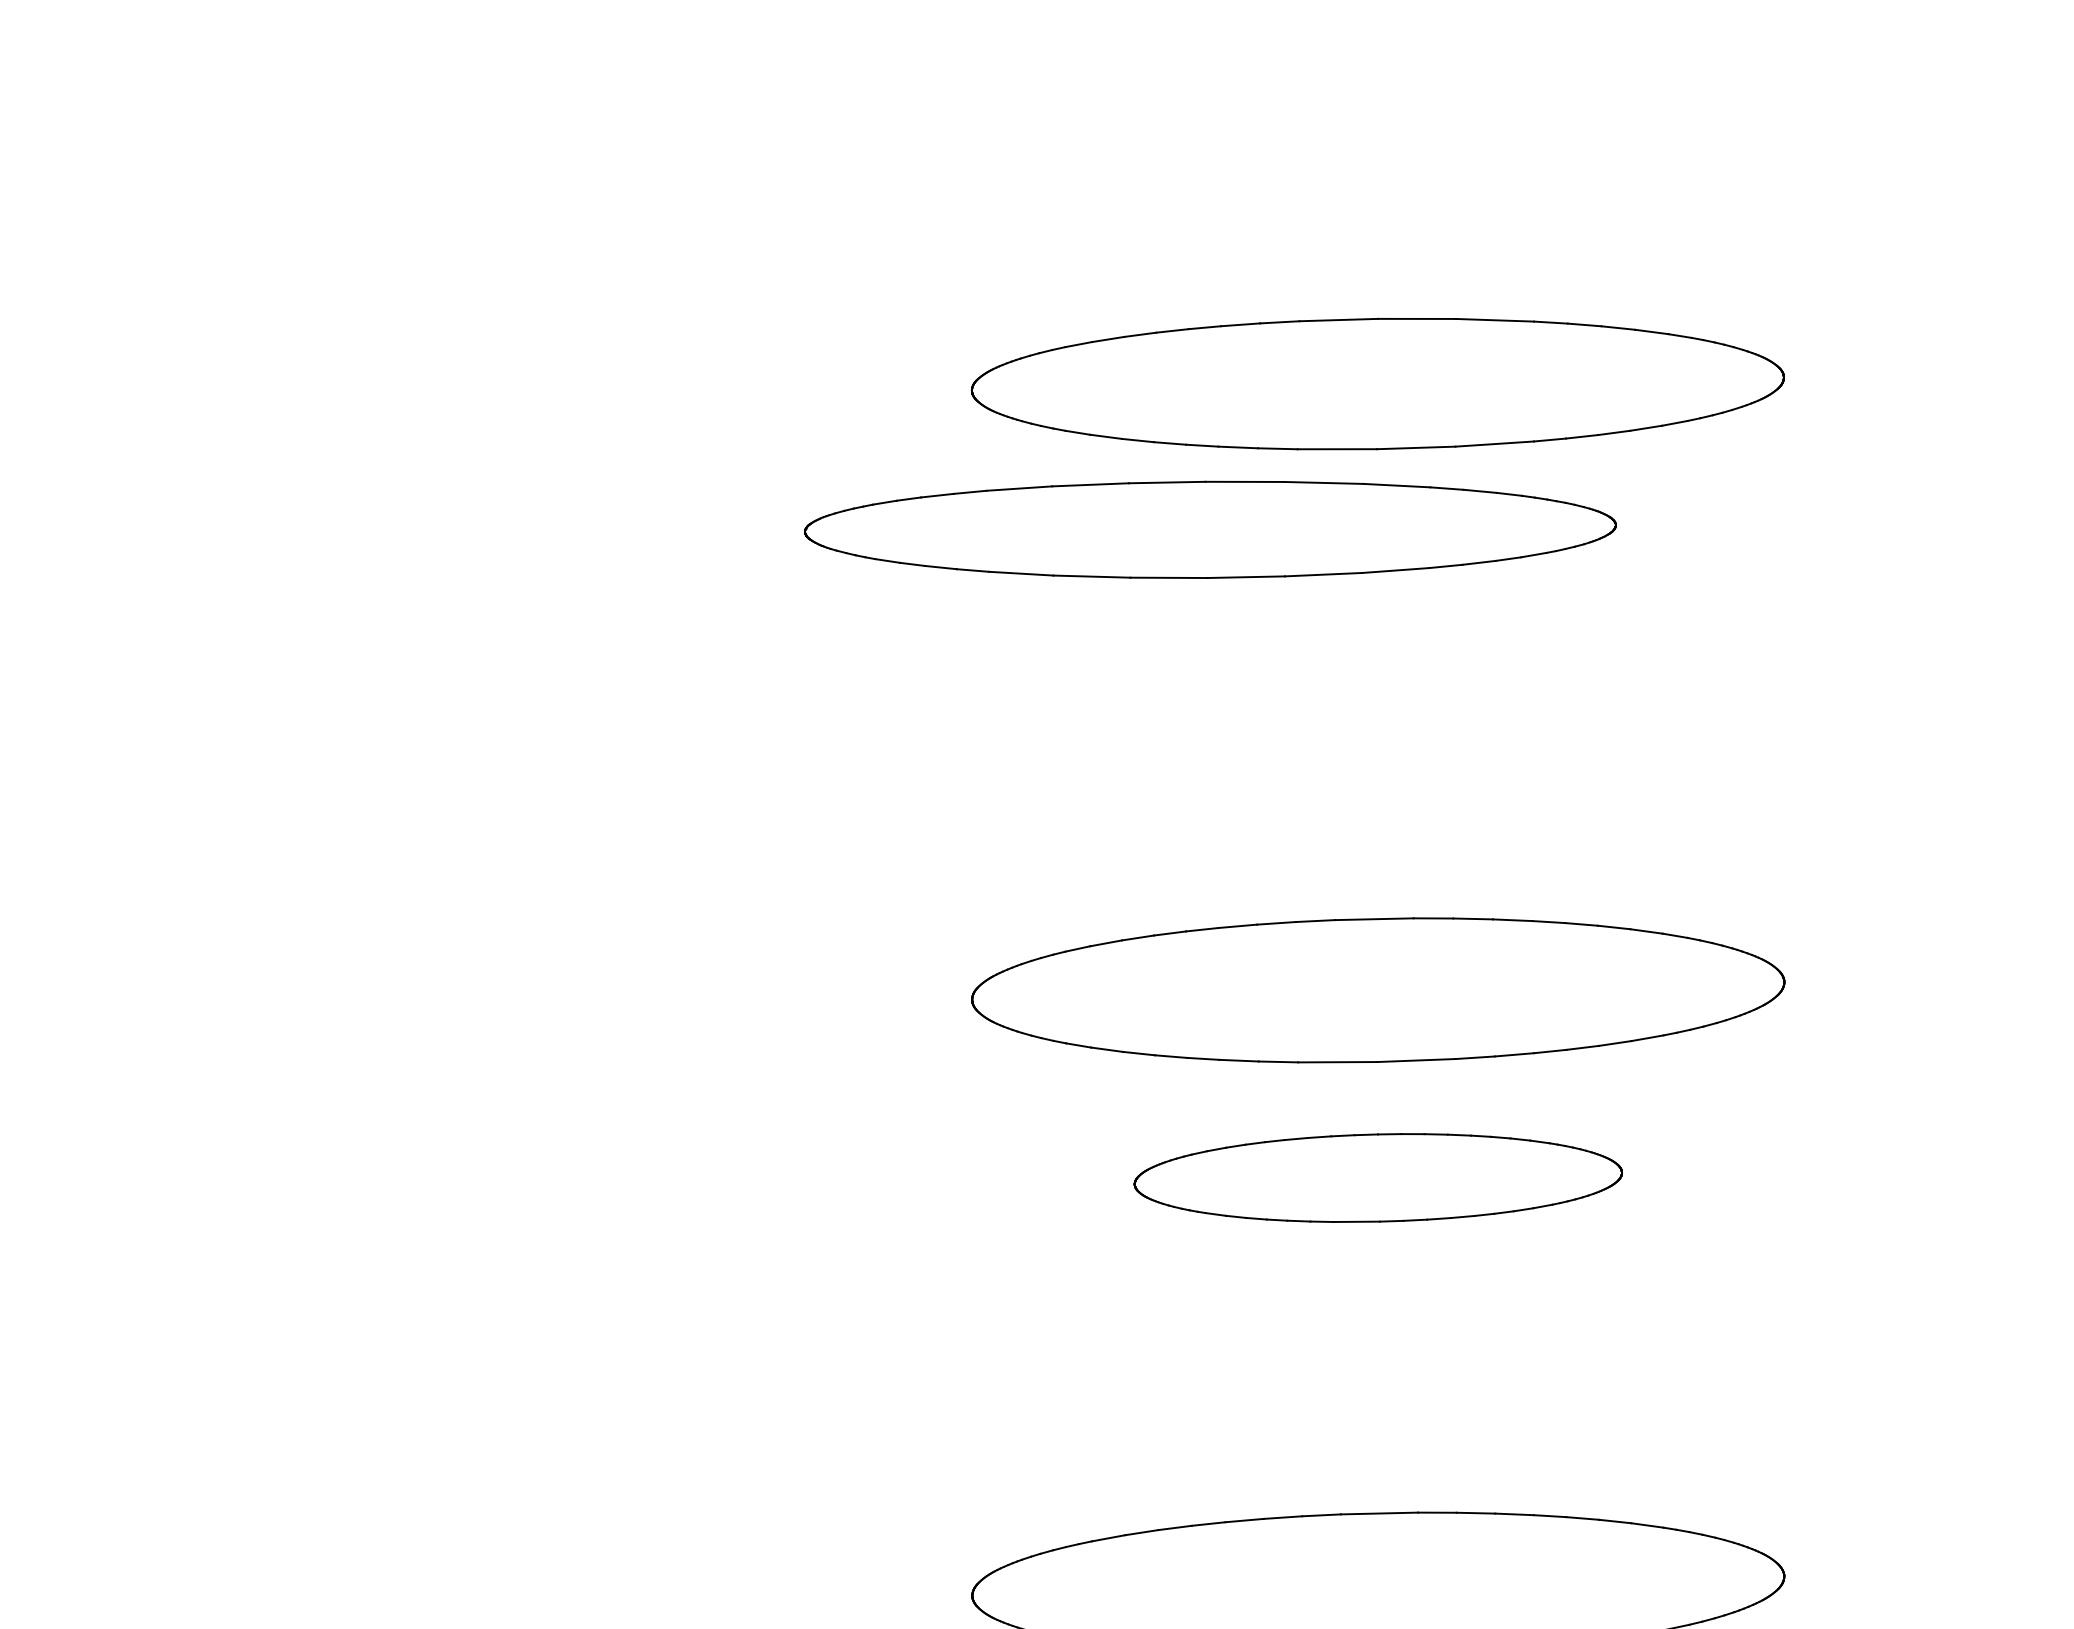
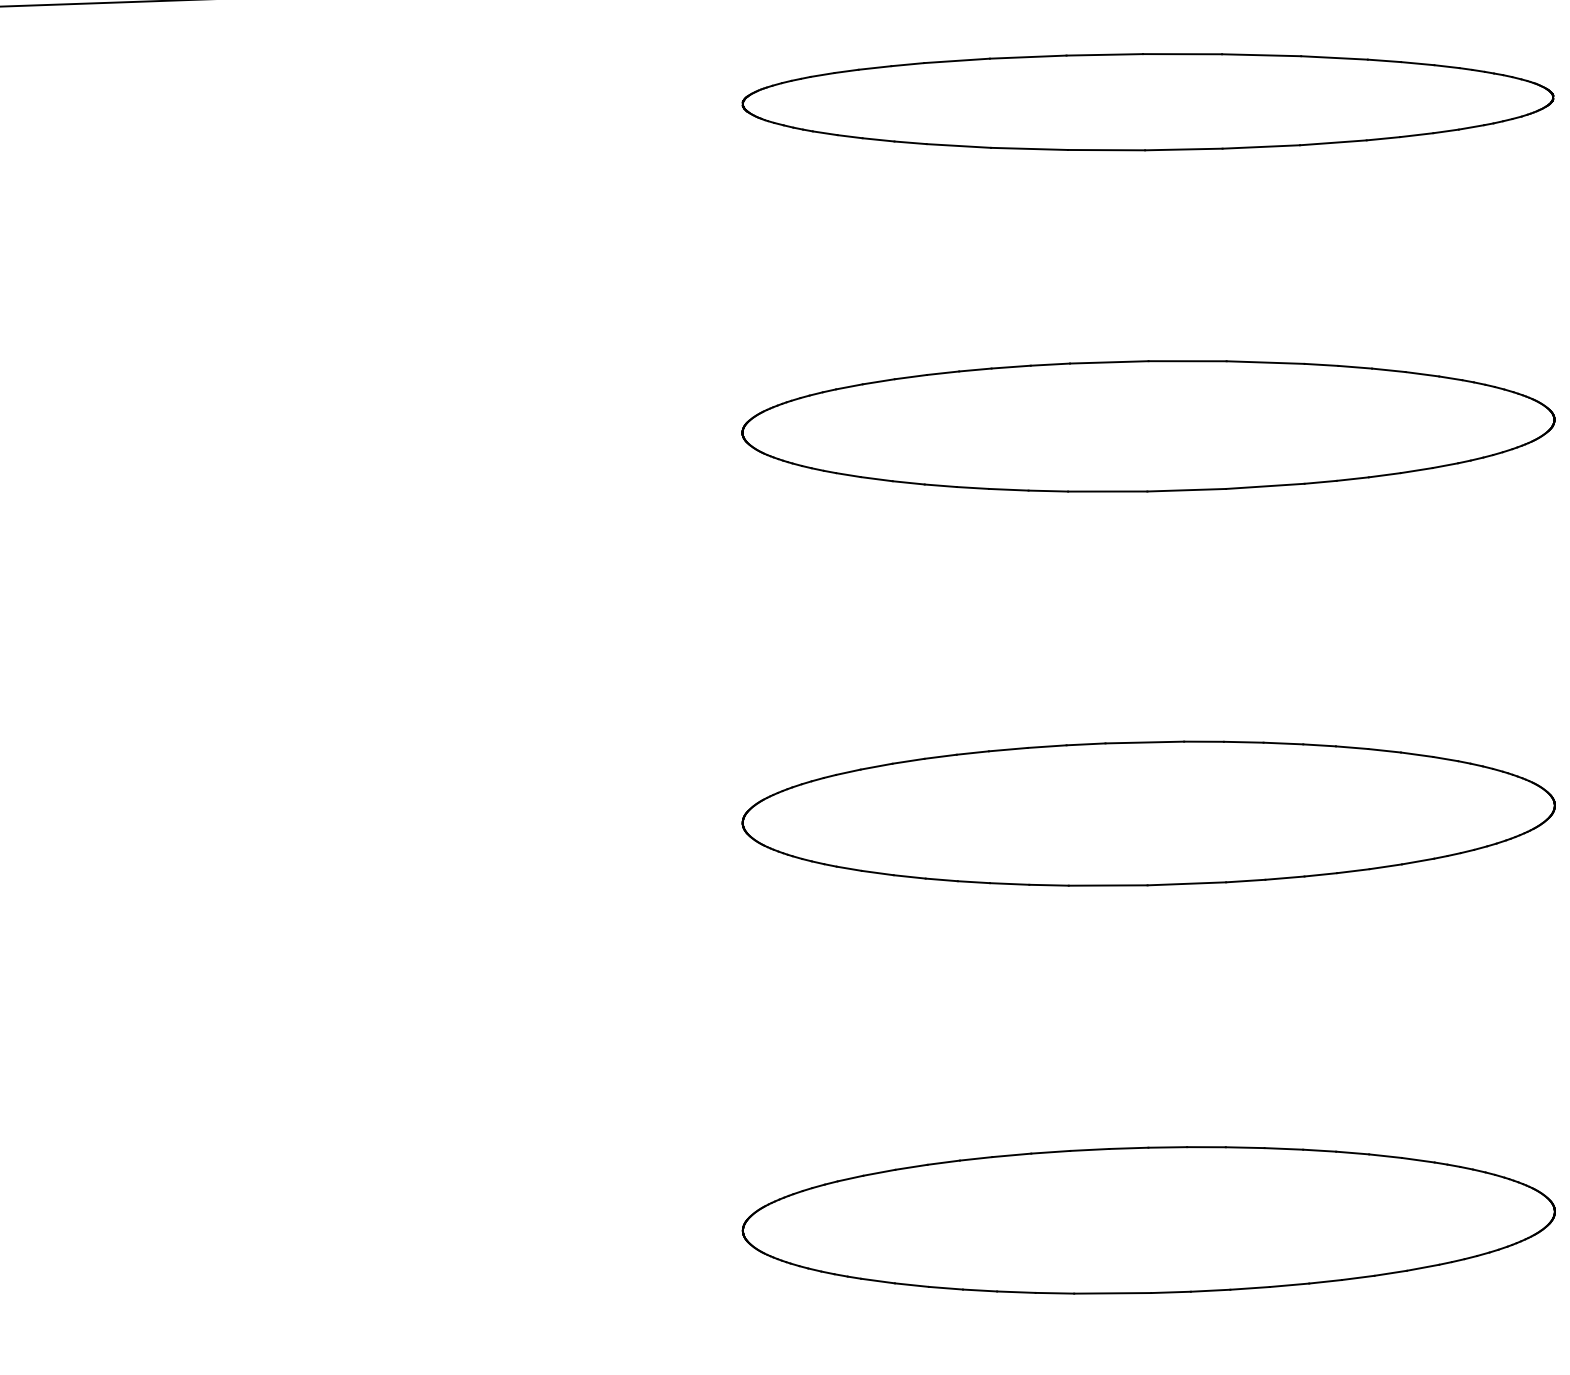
part: (1210, 529) -> (1148, 101), moved
part: (1378, 990) -> (1149, 813), moved
part: (1378, 1177) -> (1149, 1219), size x1.67

